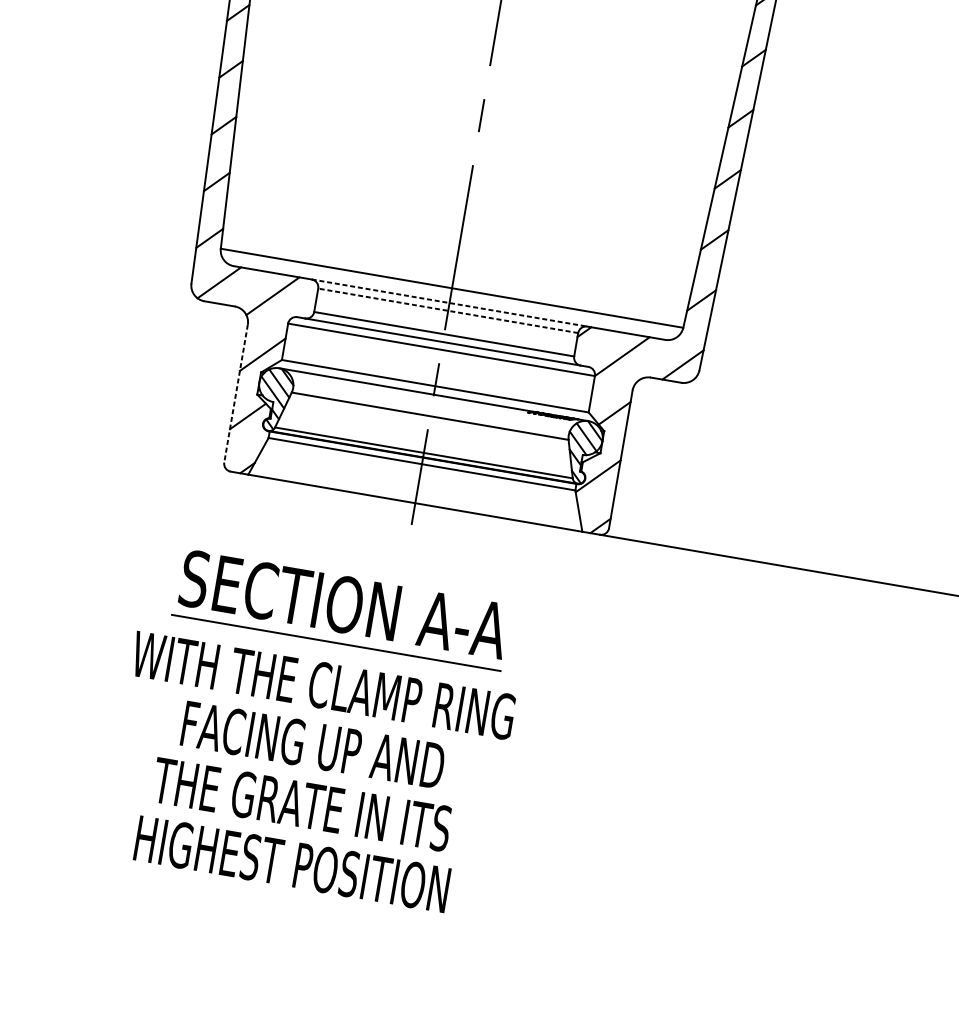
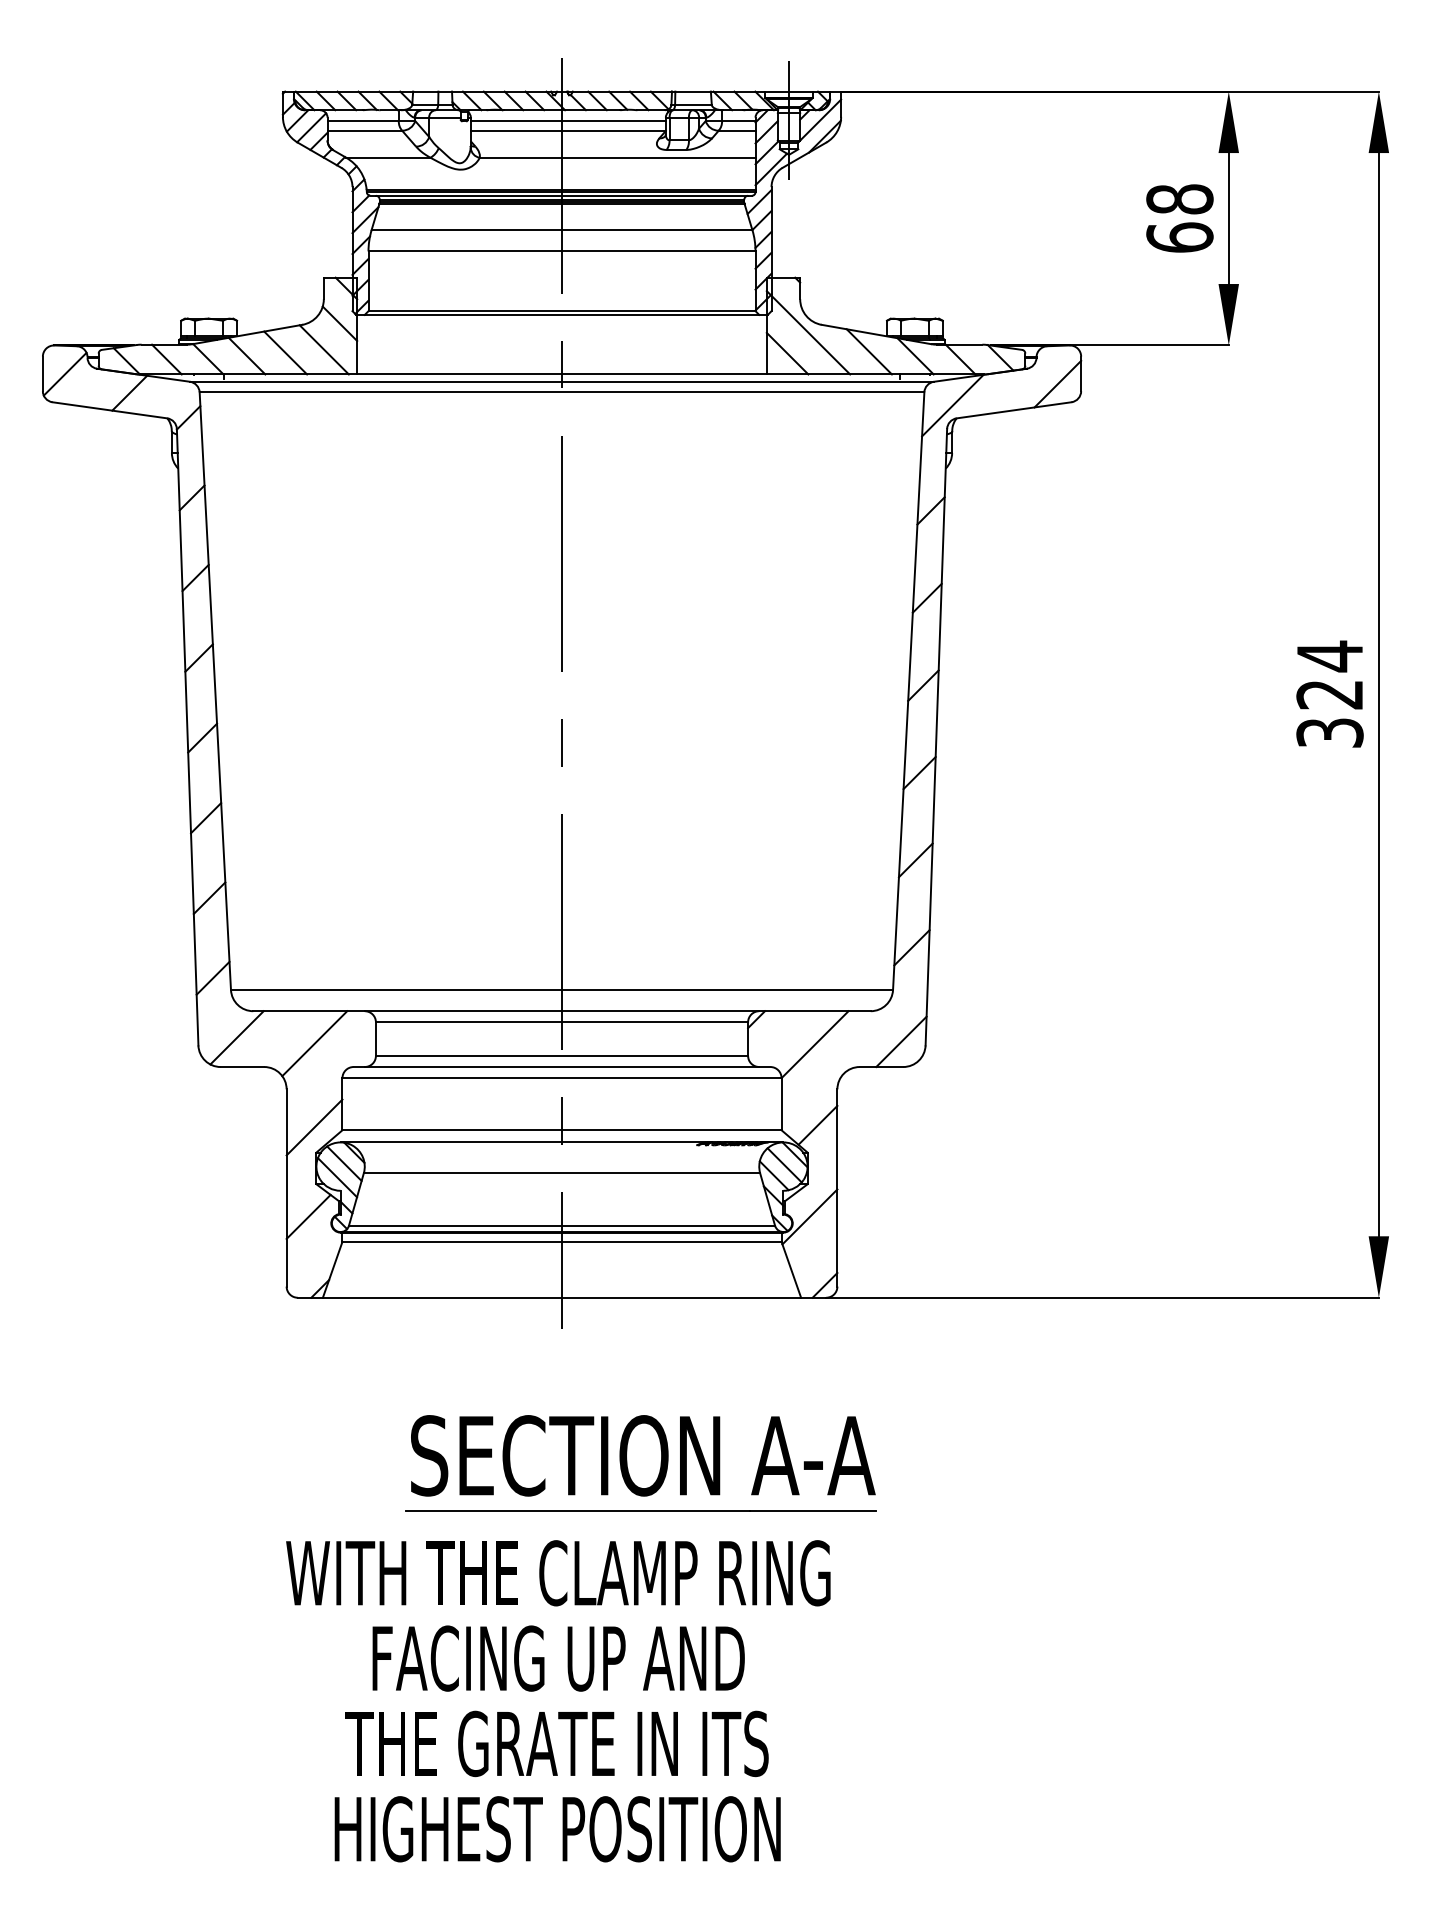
line: (449, 303) -> (562, 1011), dashed -> solid
line: (447, 310) -> (561, 1022), dashed -> solid
line: (236, 393) -> (286, 1187), dashed -> solid
part: (341, 609) -> (640, 1463), moved
text: (308, 775) -> (558, 1701), moved

